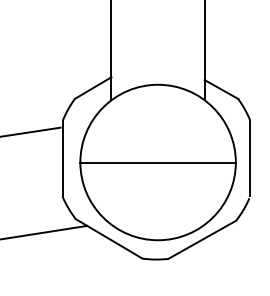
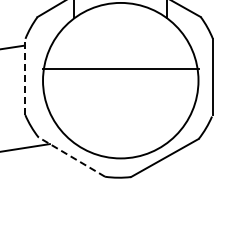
line: (62, 158) -> (25, 76), solid -> dashed
line: (157, 162) -> (120, 68), moved
line: (109, 238) -> (72, 156), solid -> dashed

